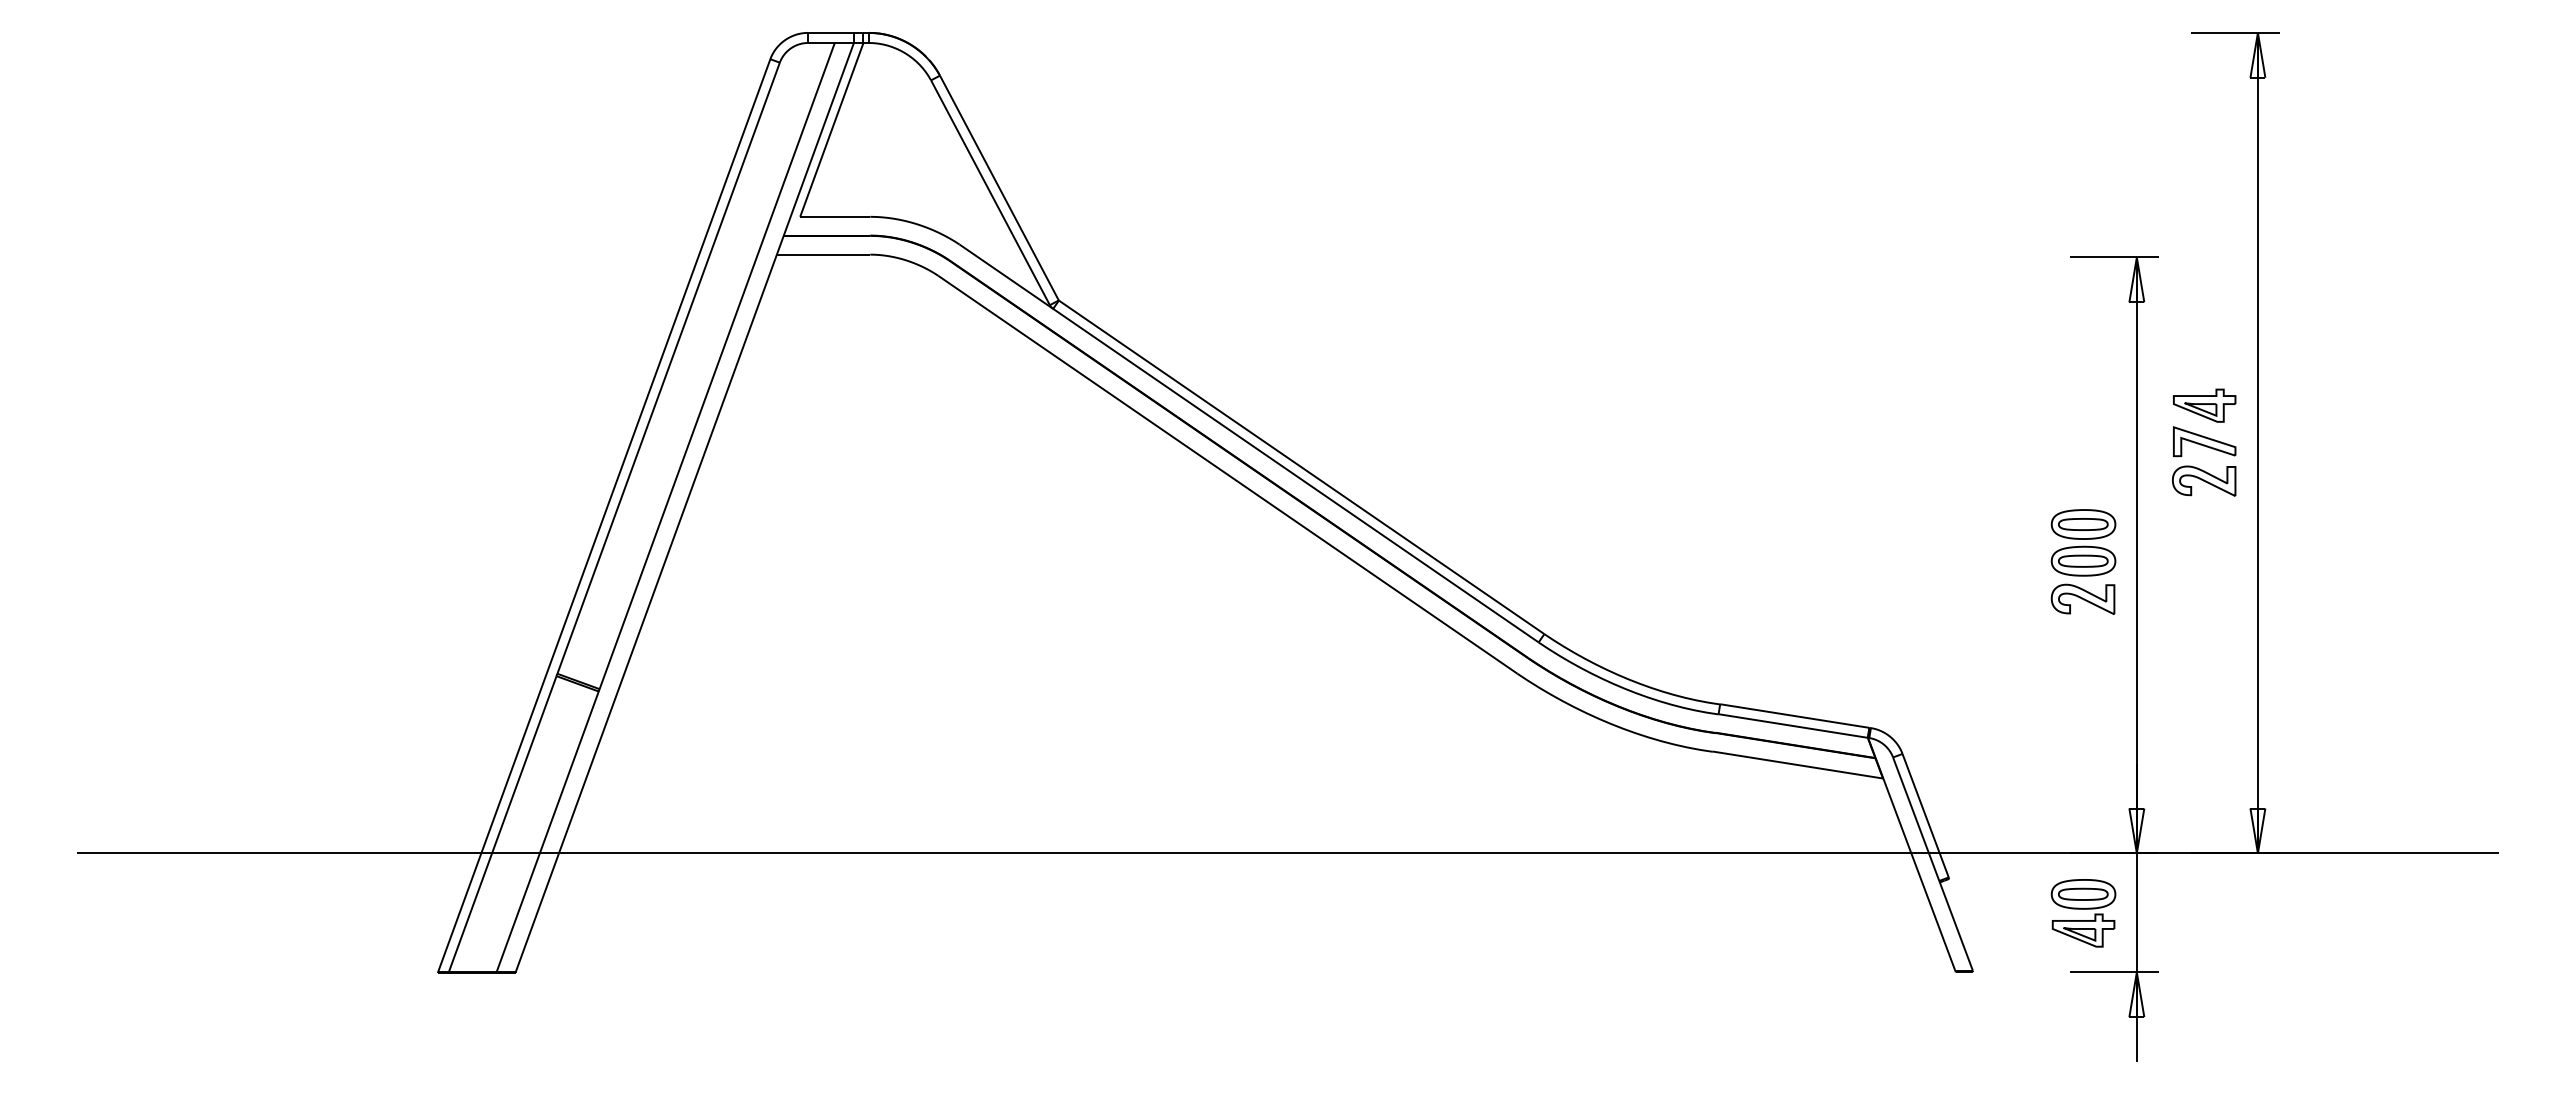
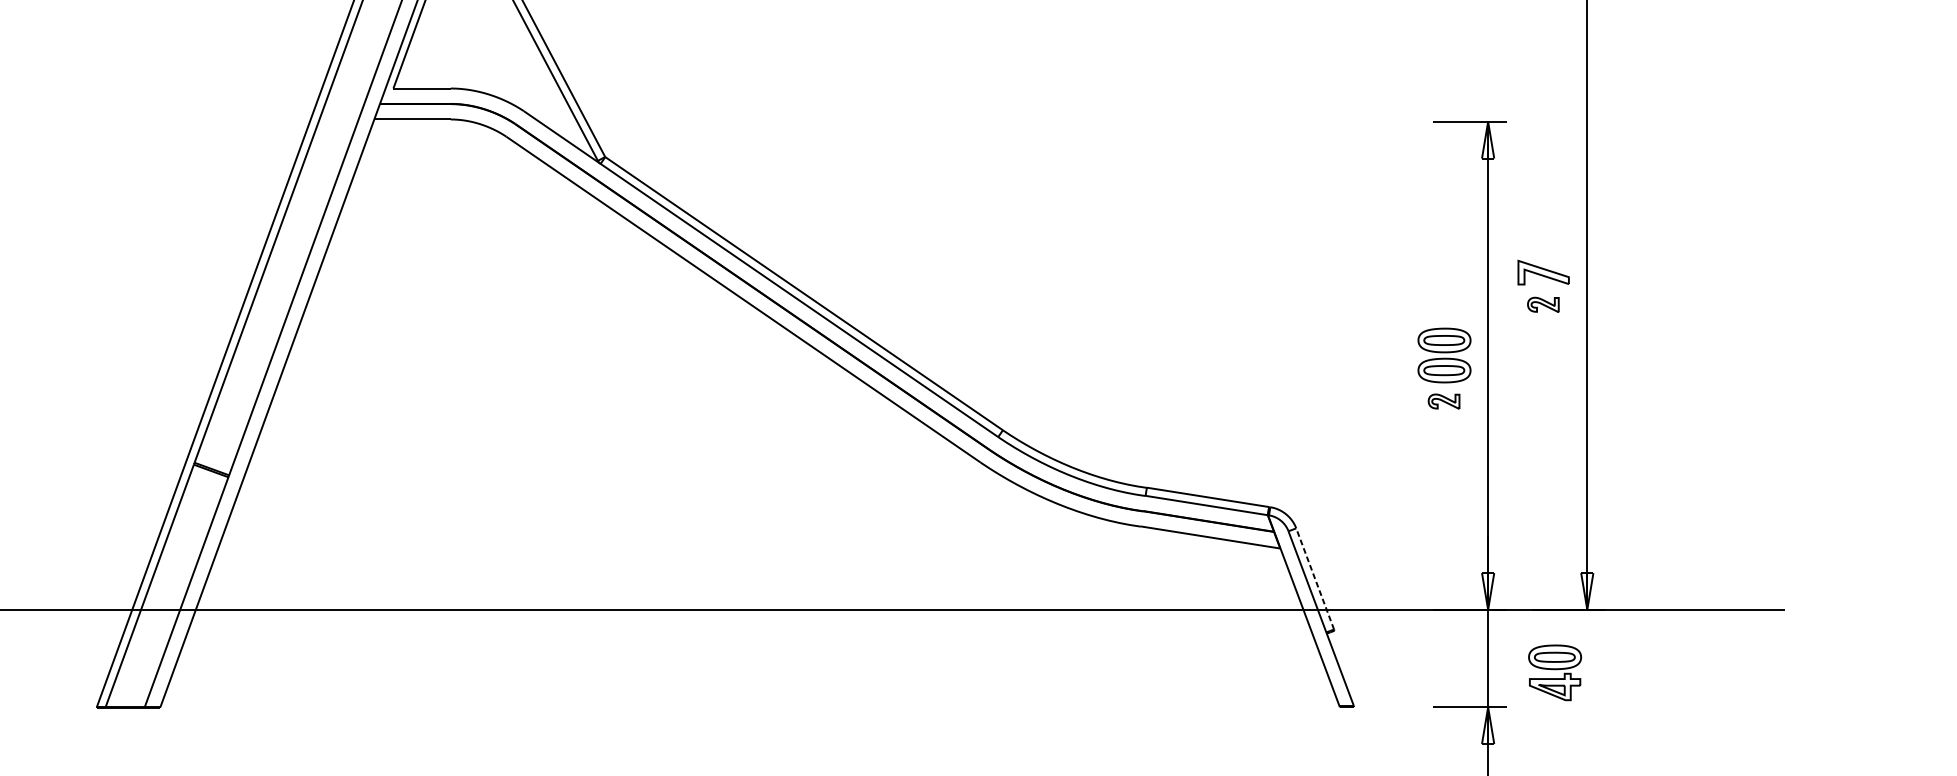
part: (2204, 405) -> (1543, 243), removed
part: (2204, 480) -> (1543, 304), size x0.6
part: (2082, 598) -> (1443, 401), size x0.6
line: (1925, 815) -> (1315, 578), solid -> dashed
part: (2083, 913) -> (1555, 673), moved

